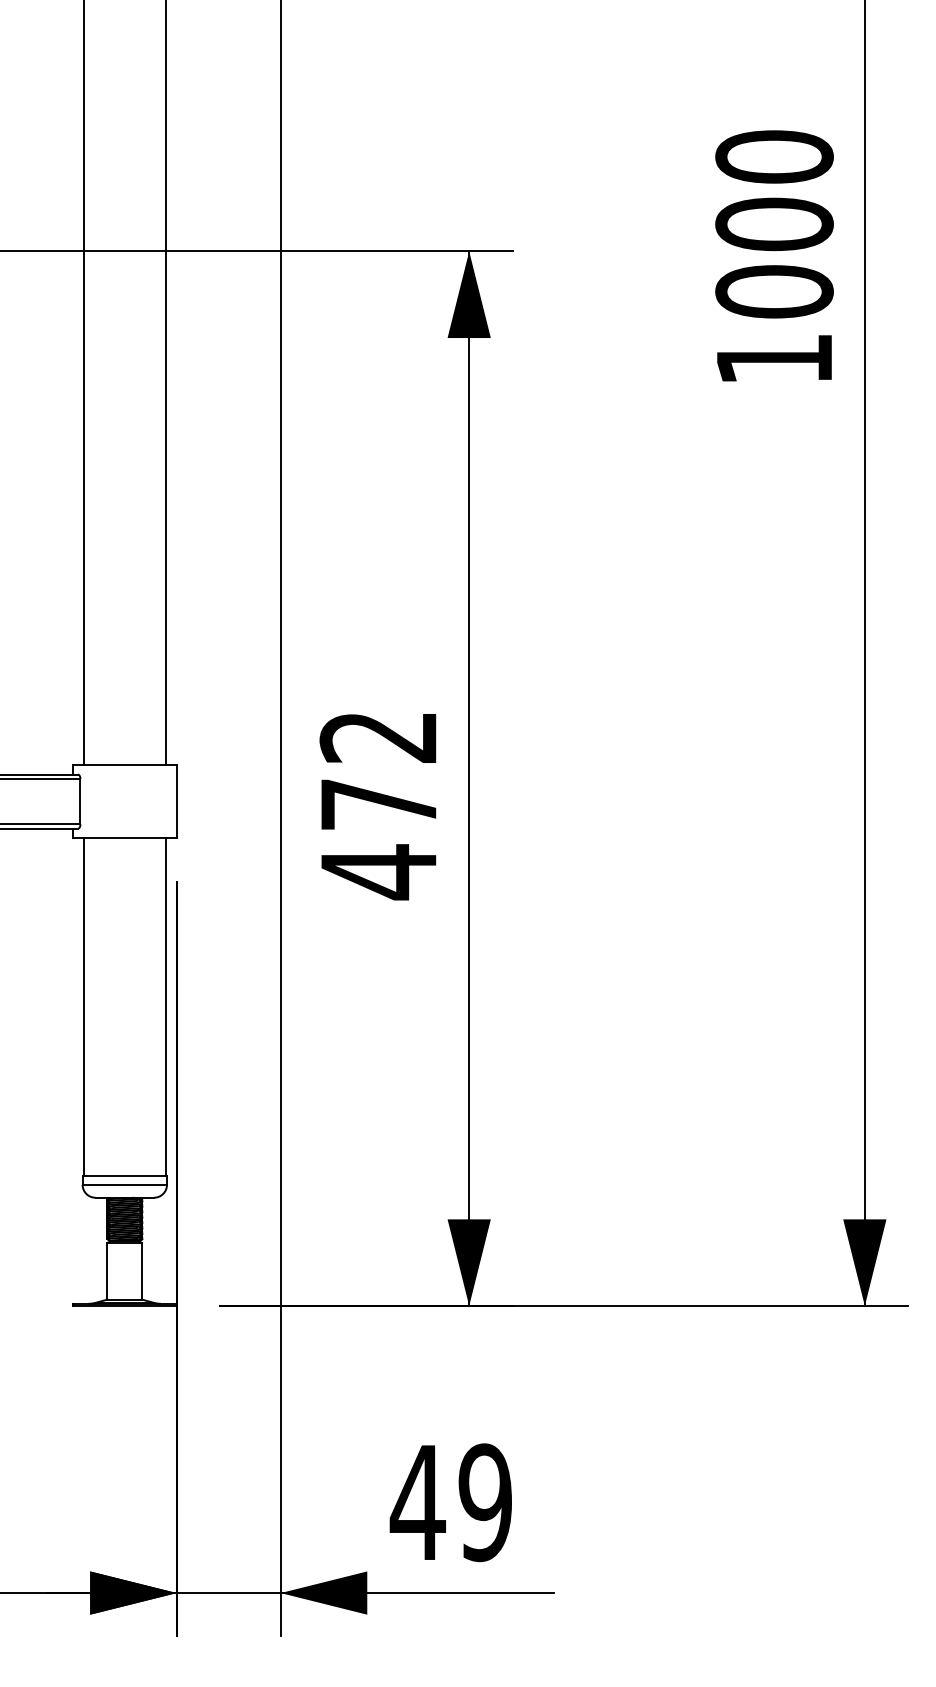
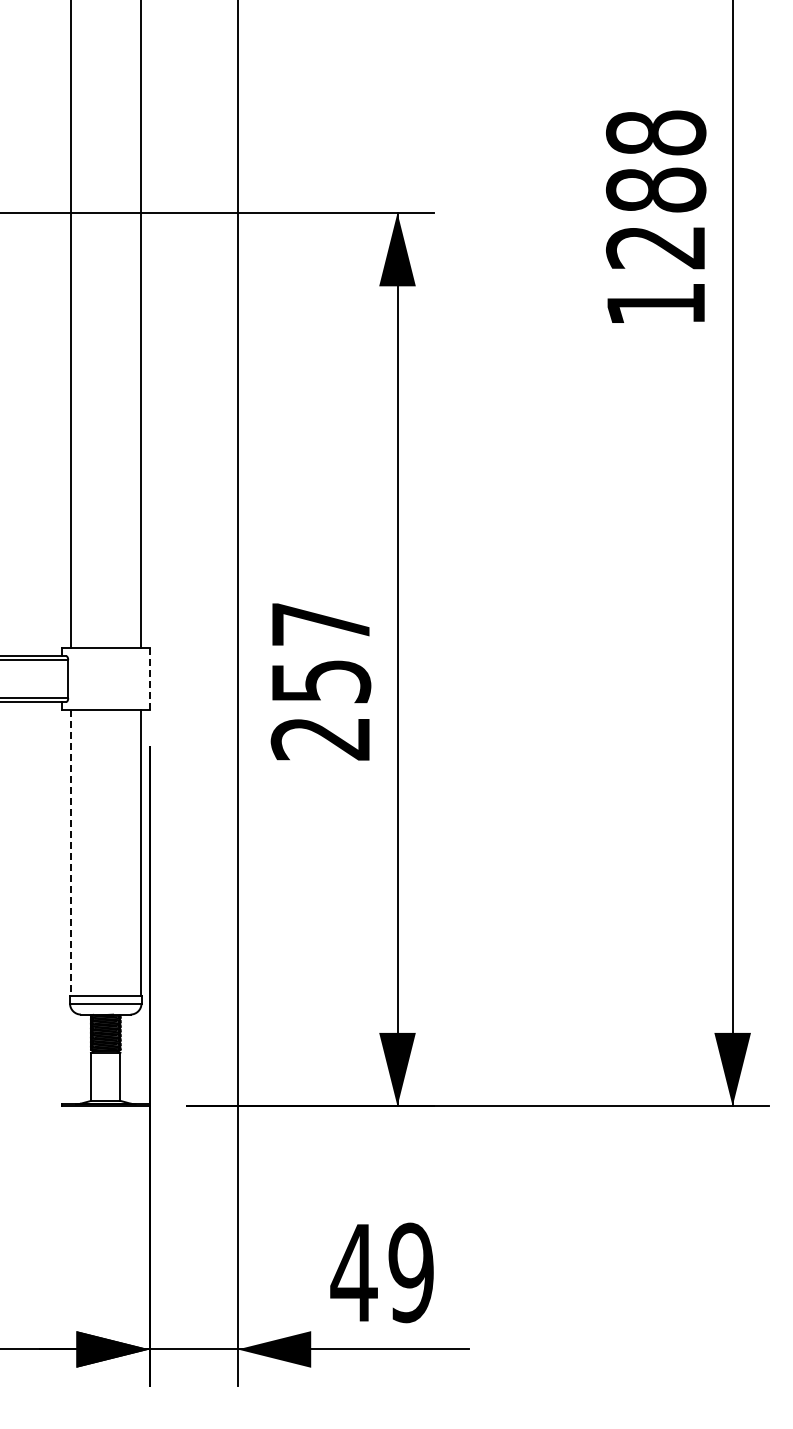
text: (774, 223) -> (656, 189), 1000 -> 1288
line: (176, 801) -> (149, 678), solid -> dashed
text: (378, 805) -> (320, 682), 472 -> 257
line: (83, 1007) -> (70, 853), solid -> dashed

